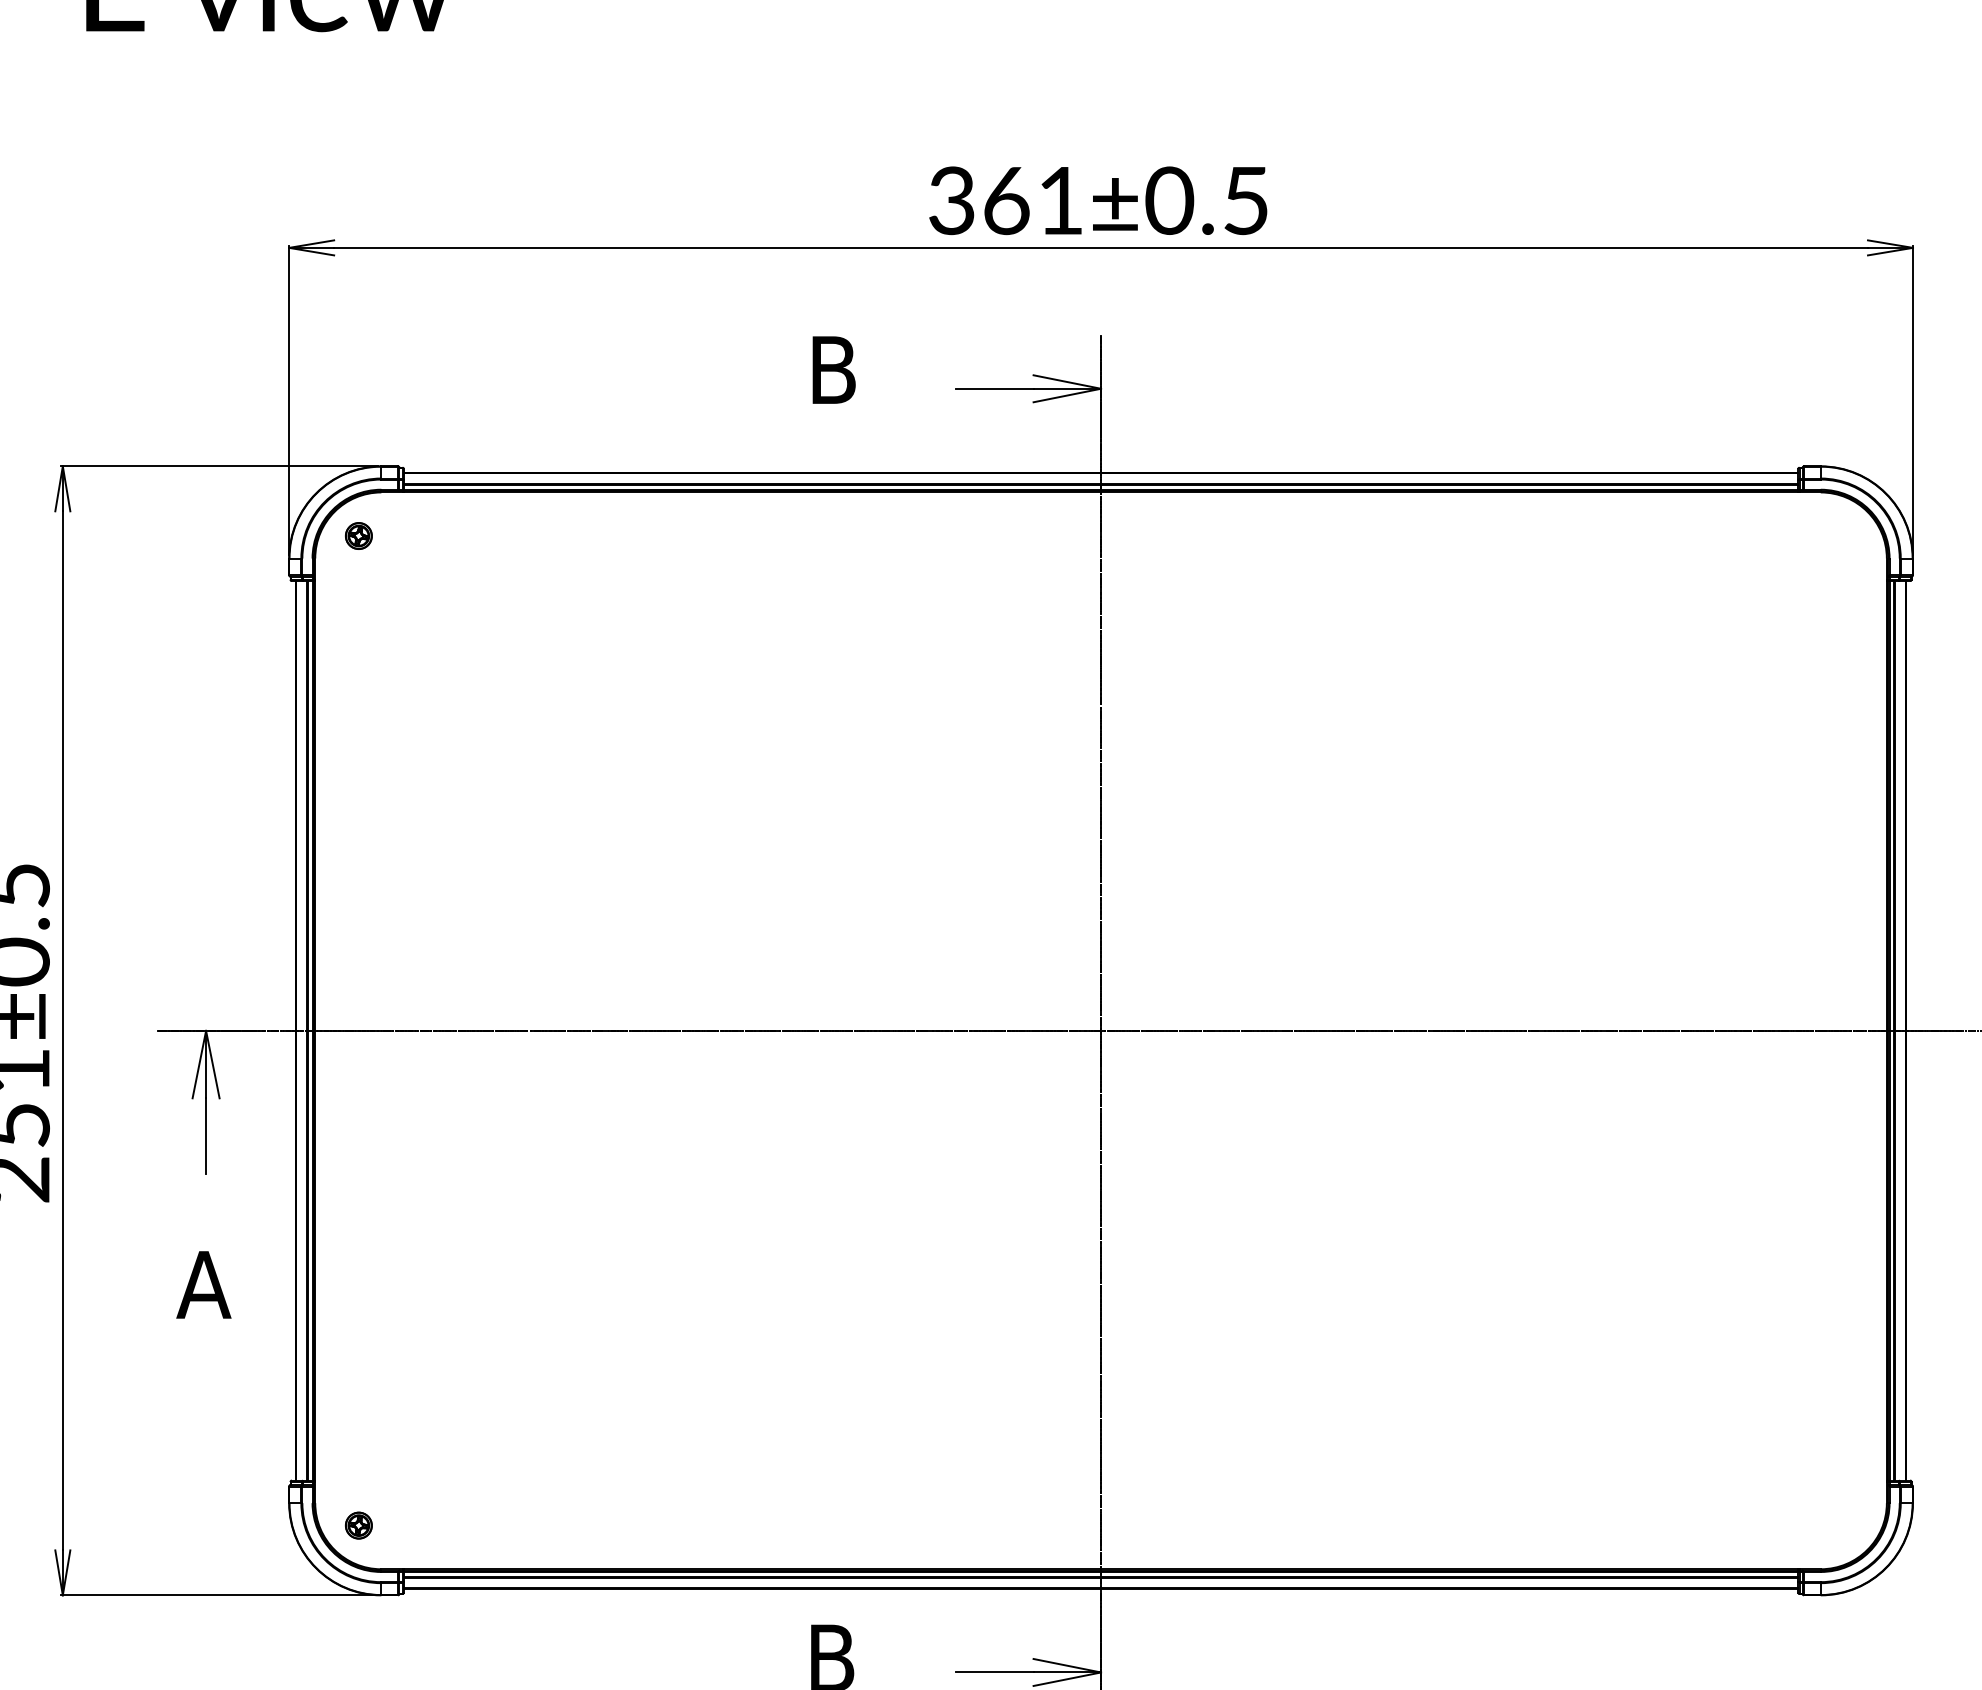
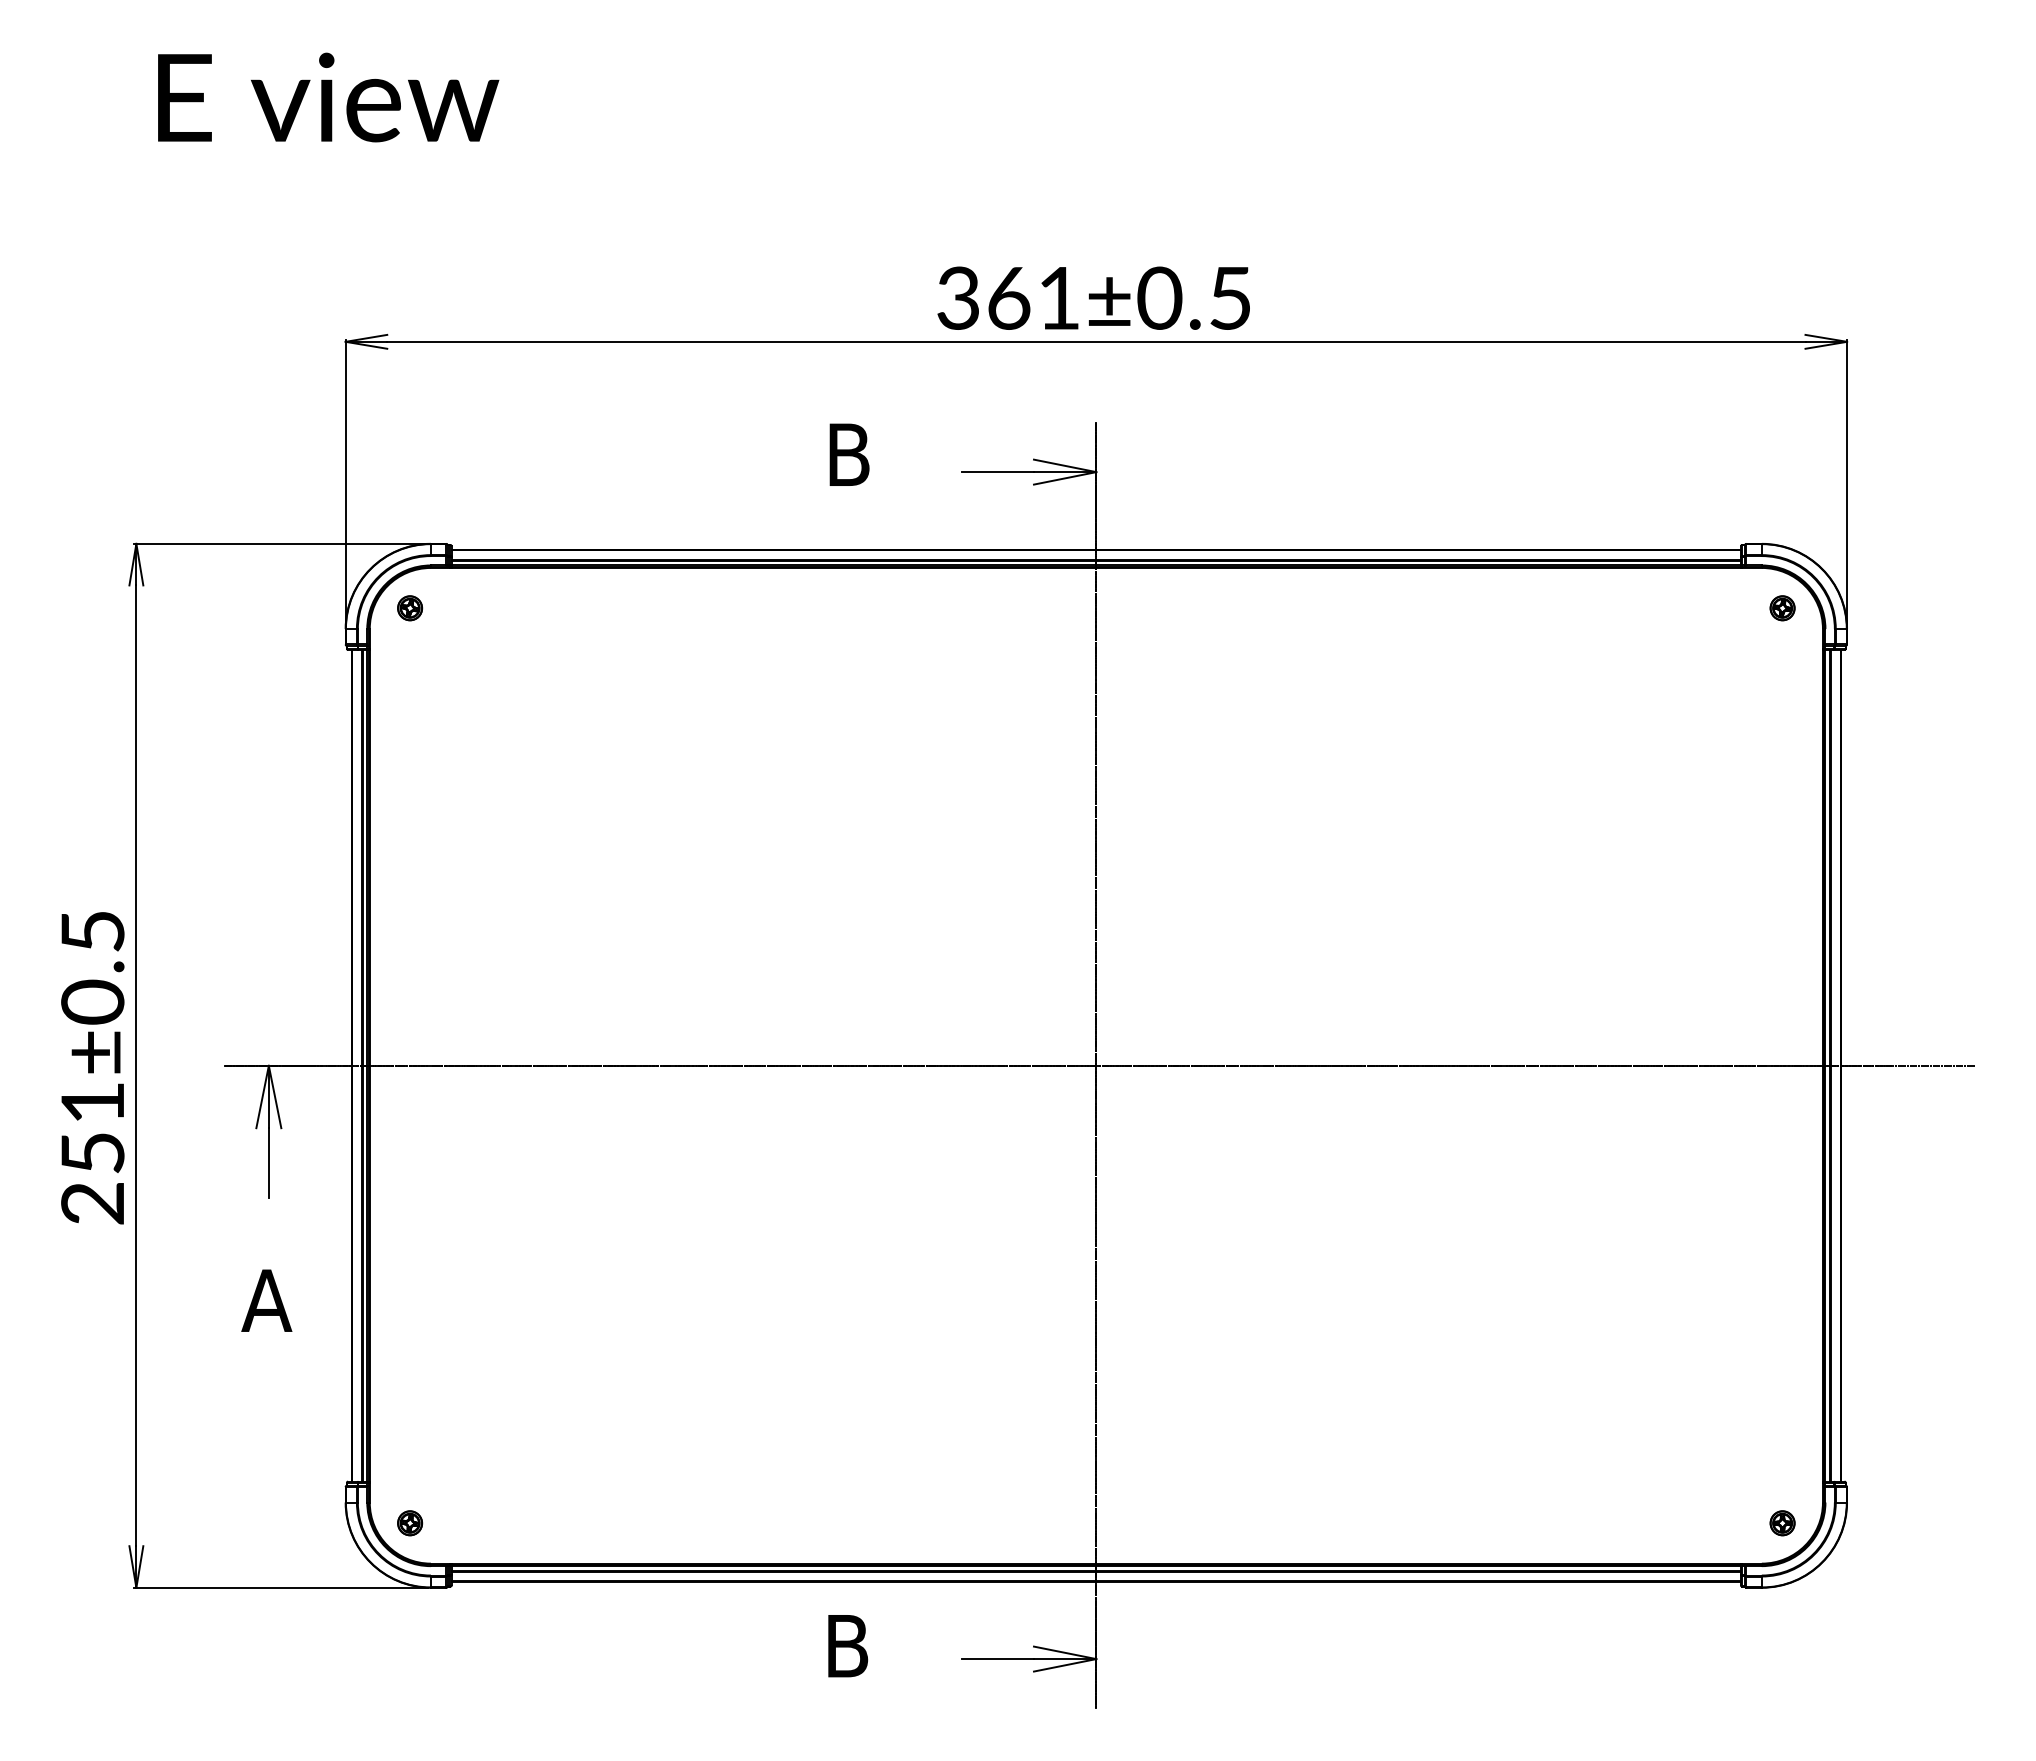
part: (1843, 536) -> (1782, 608), added
part: (1843, 1525) -> (1782, 1523), added

